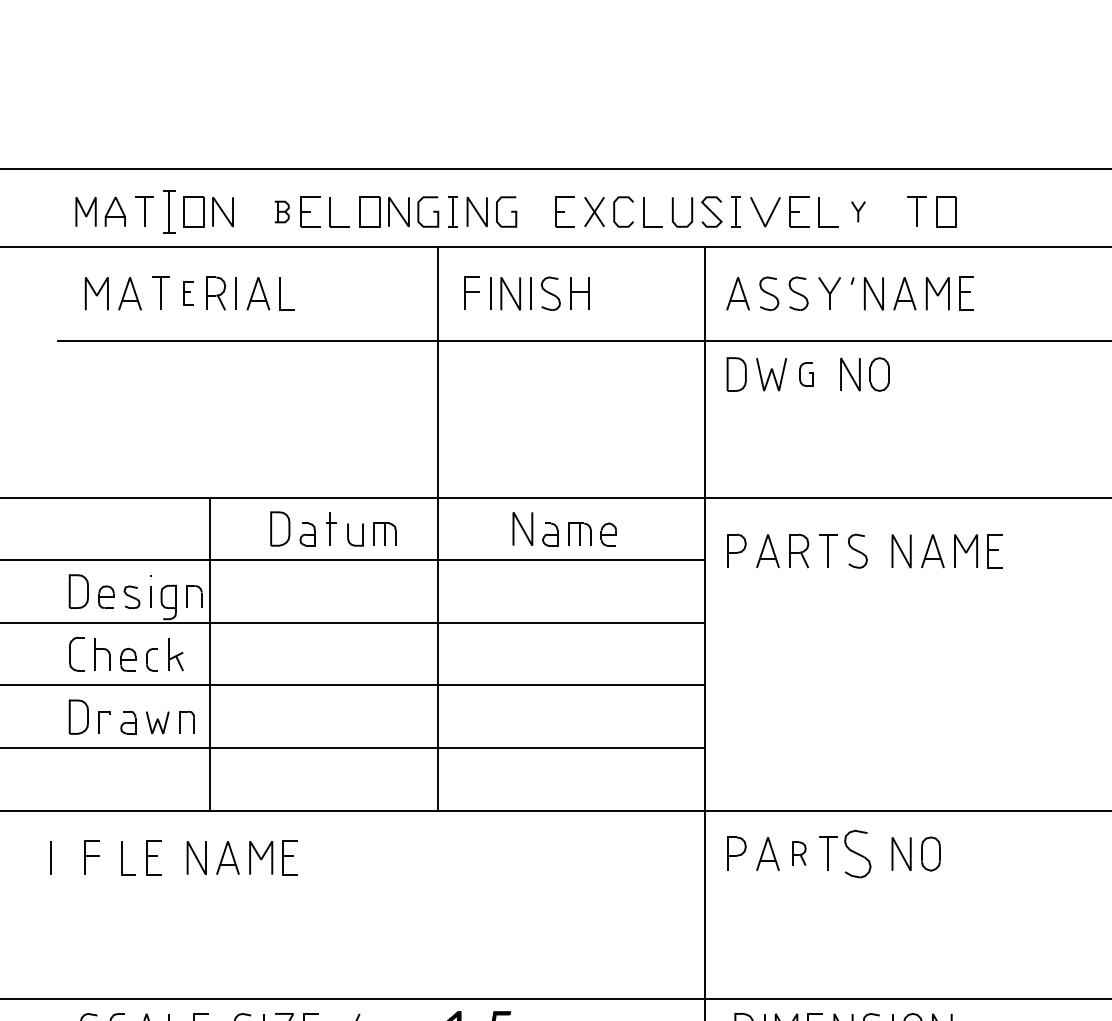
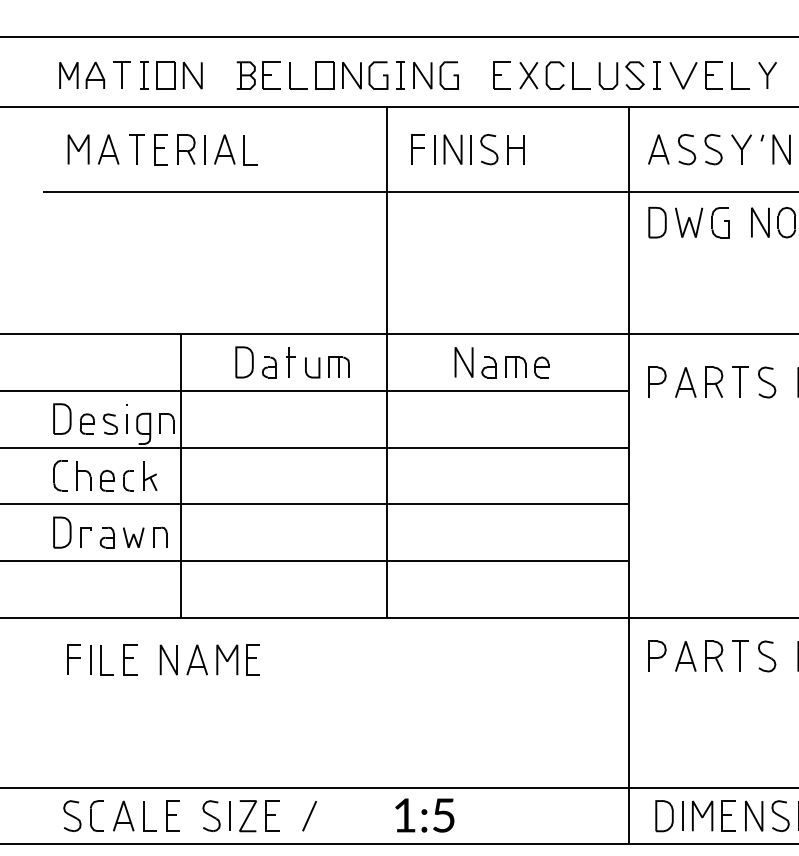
part: (168, 211) -> (143, 75), size x0.71
part: (281, 211) -> (245, 75), size x1.43
part: (858, 211) -> (767, 75), size x1.43
part: (188, 293) -> (161, 149), size x1.43
part: (806, 374) -> (720, 222), size x1.43
part: (799, 853) -> (714, 655), size x1.43
part: (857, 853) -> (766, 655), size x0.71
line: (50, 857) -> (90, 659), moved

